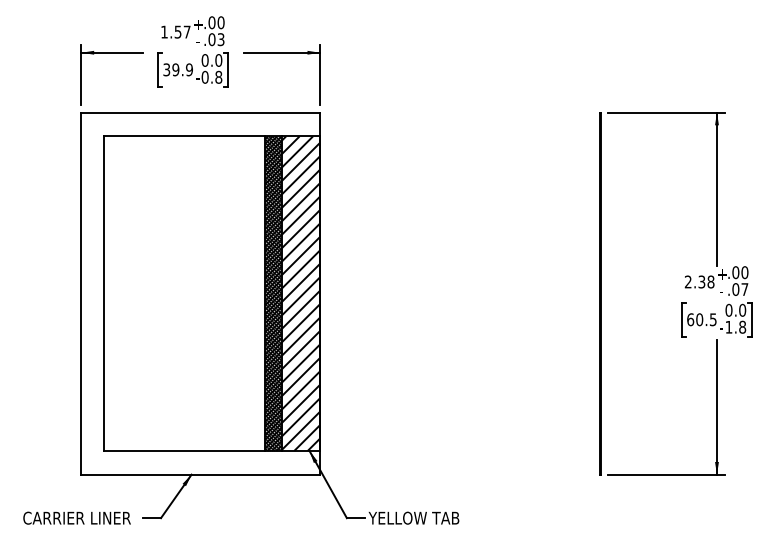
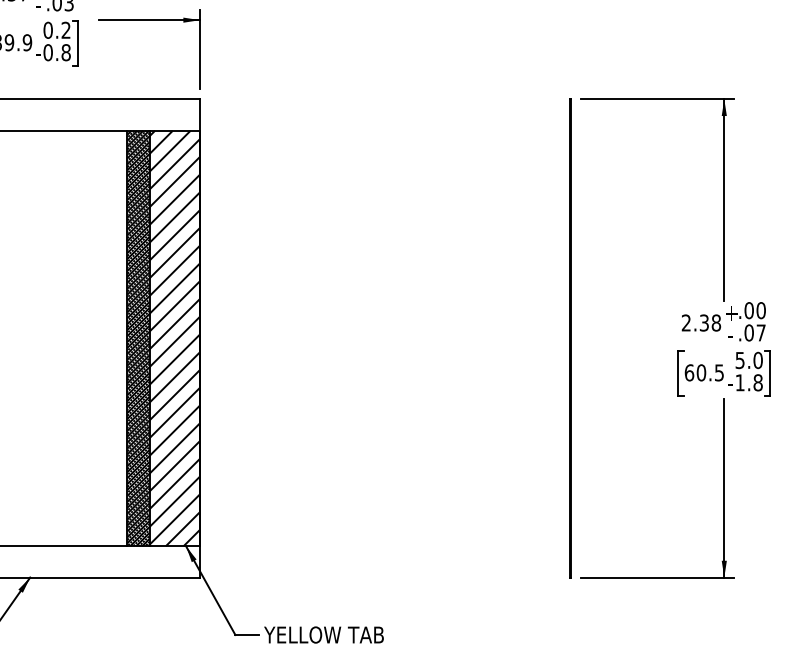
text: (218, 60) -> (65, 30), 0.0 -> 0.2
text: (728, 309) -> (739, 359), 0.0 -> 5.0

